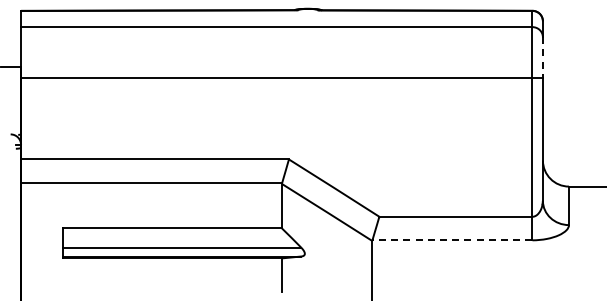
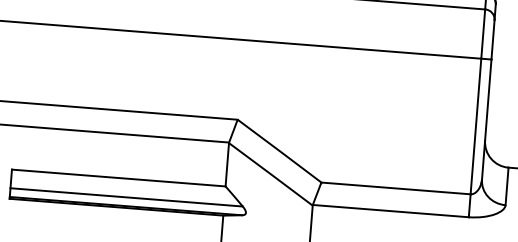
line: (542, 57) -> (492, 39), dashed -> solid
line: (452, 240) -> (390, 211), dashed -> solid

